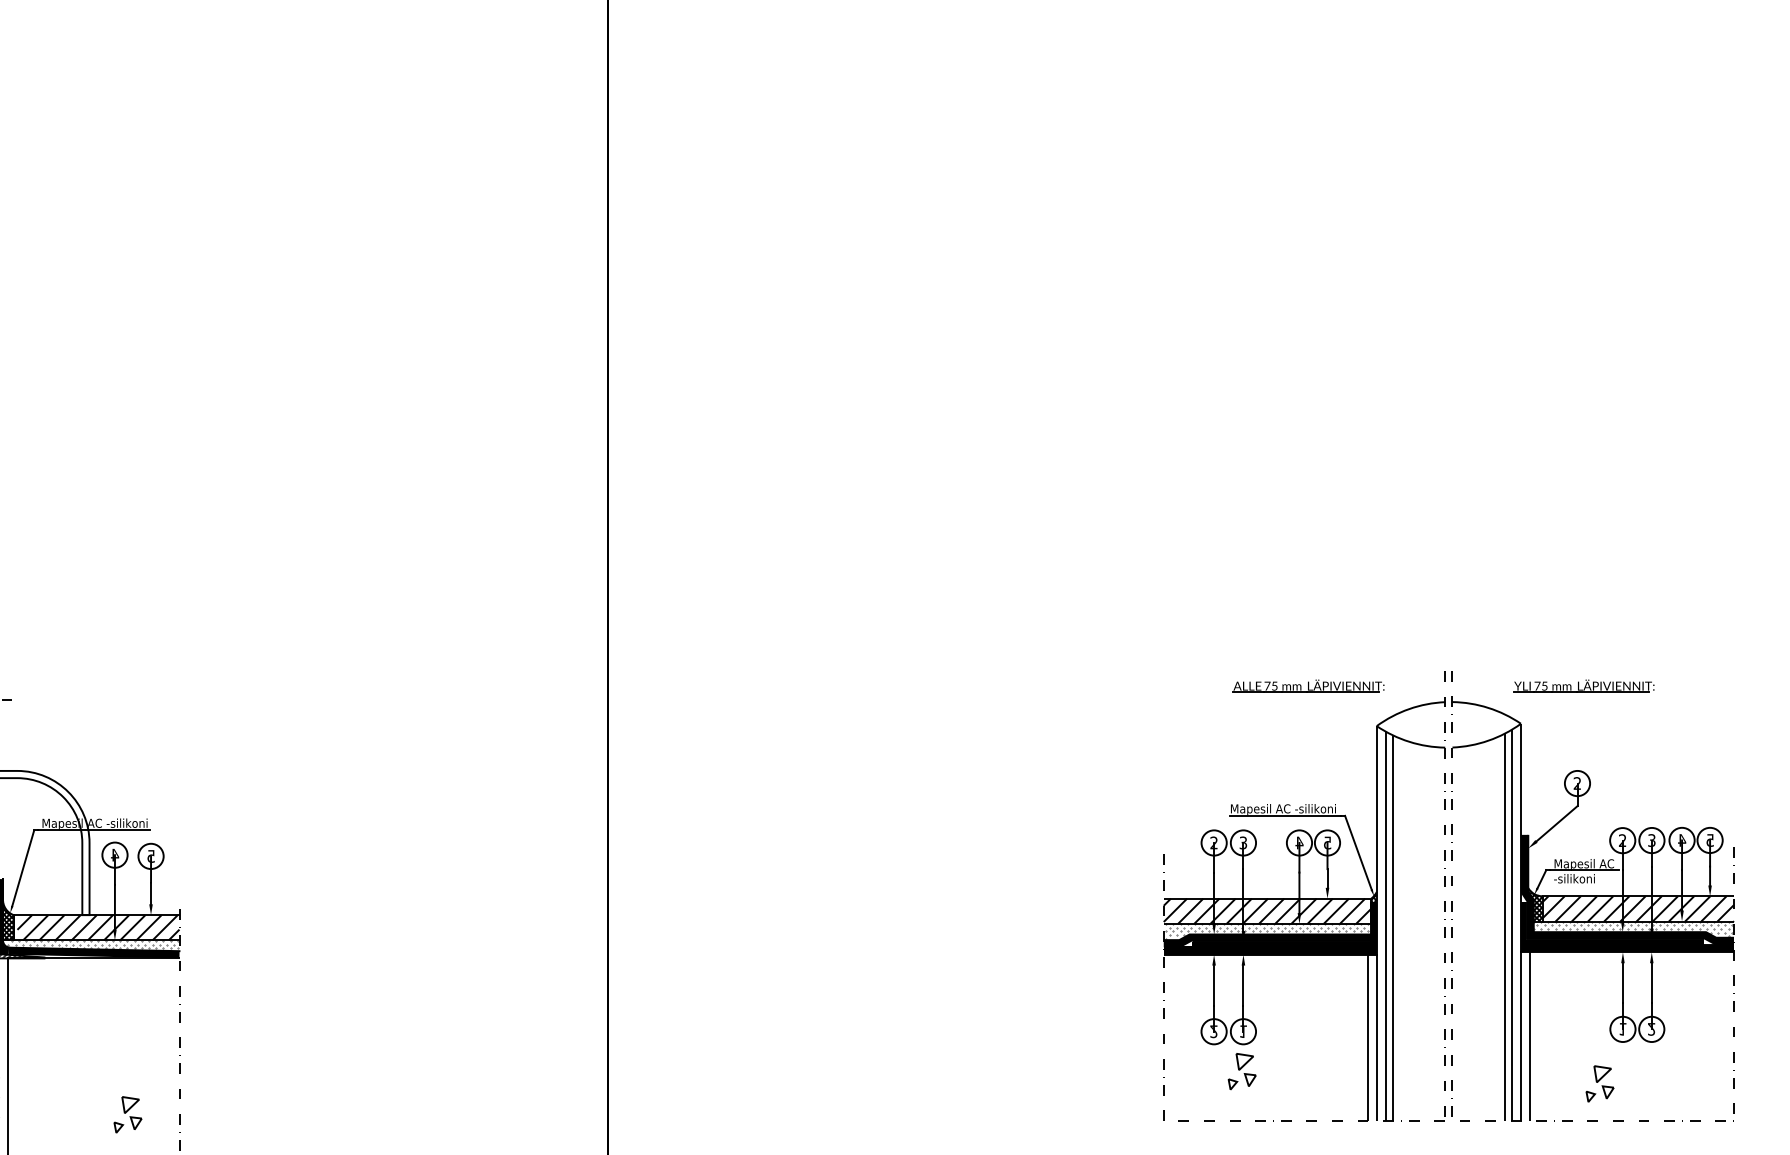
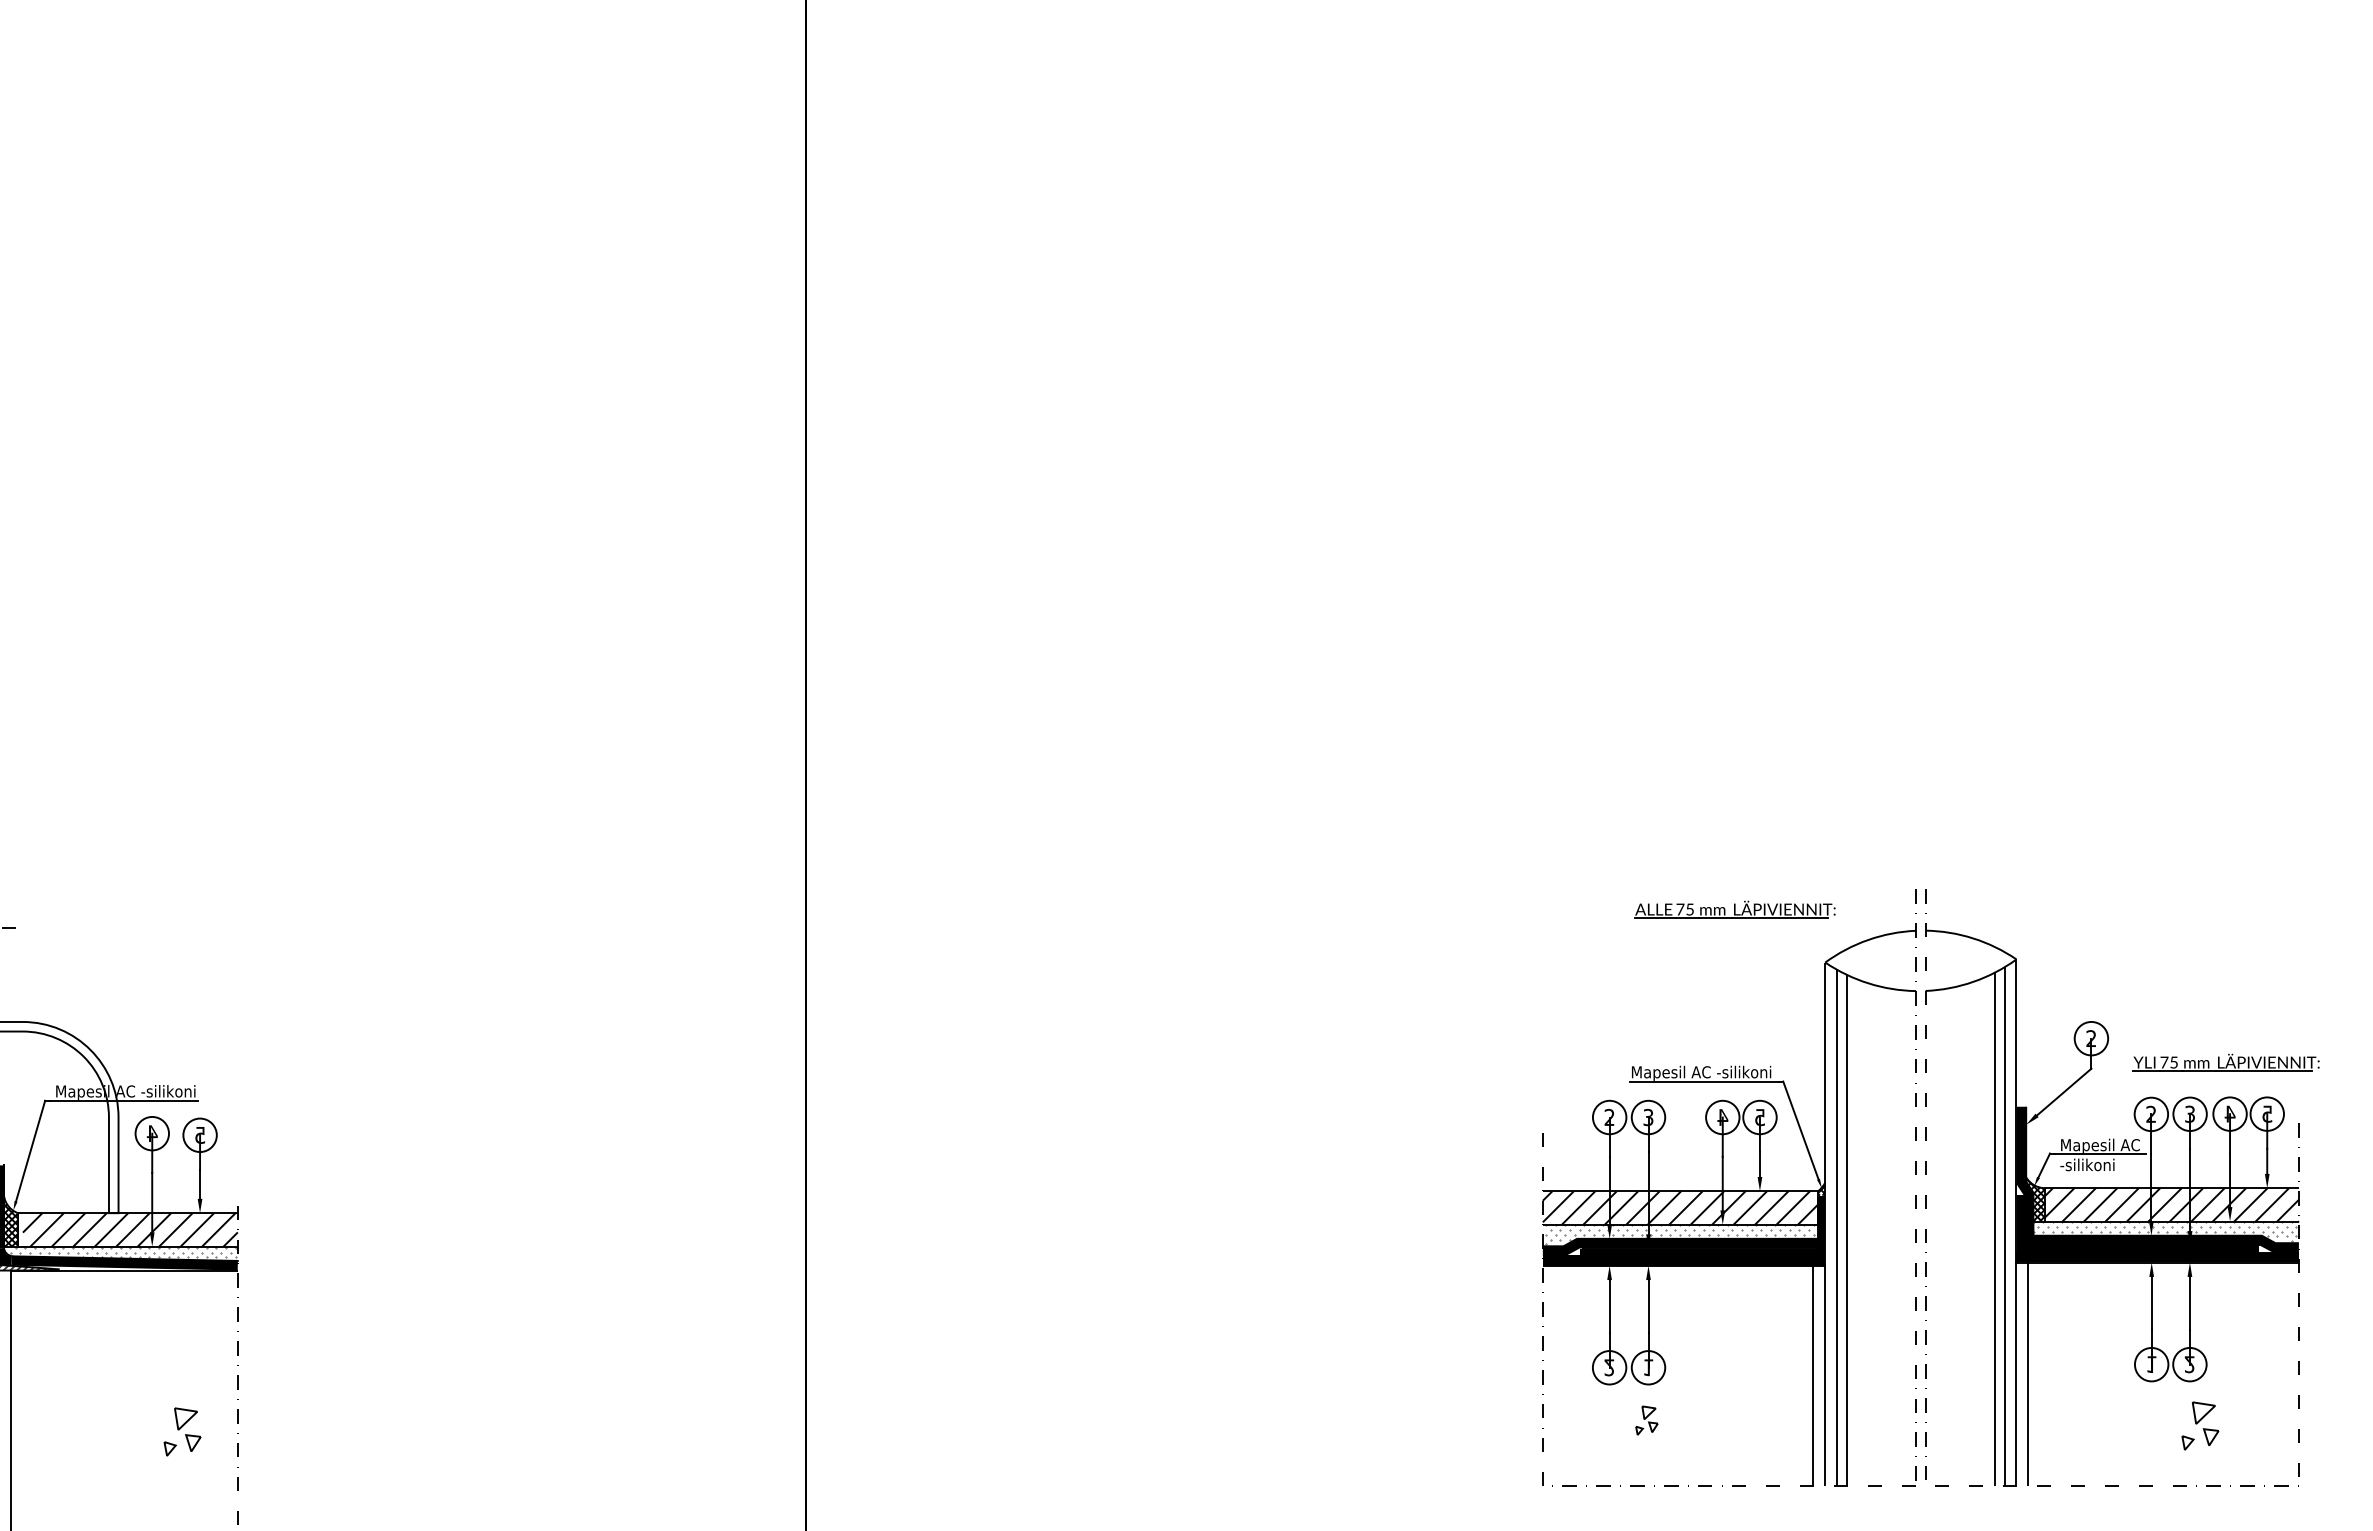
part: (1583, 686) -> (2225, 1062), moved
part: (1241, 1071) -> (1646, 1420), size x0.6
part: (1600, 1083) -> (2200, 1425), moved
part: (127, 1114) -> (182, 1431), moved

